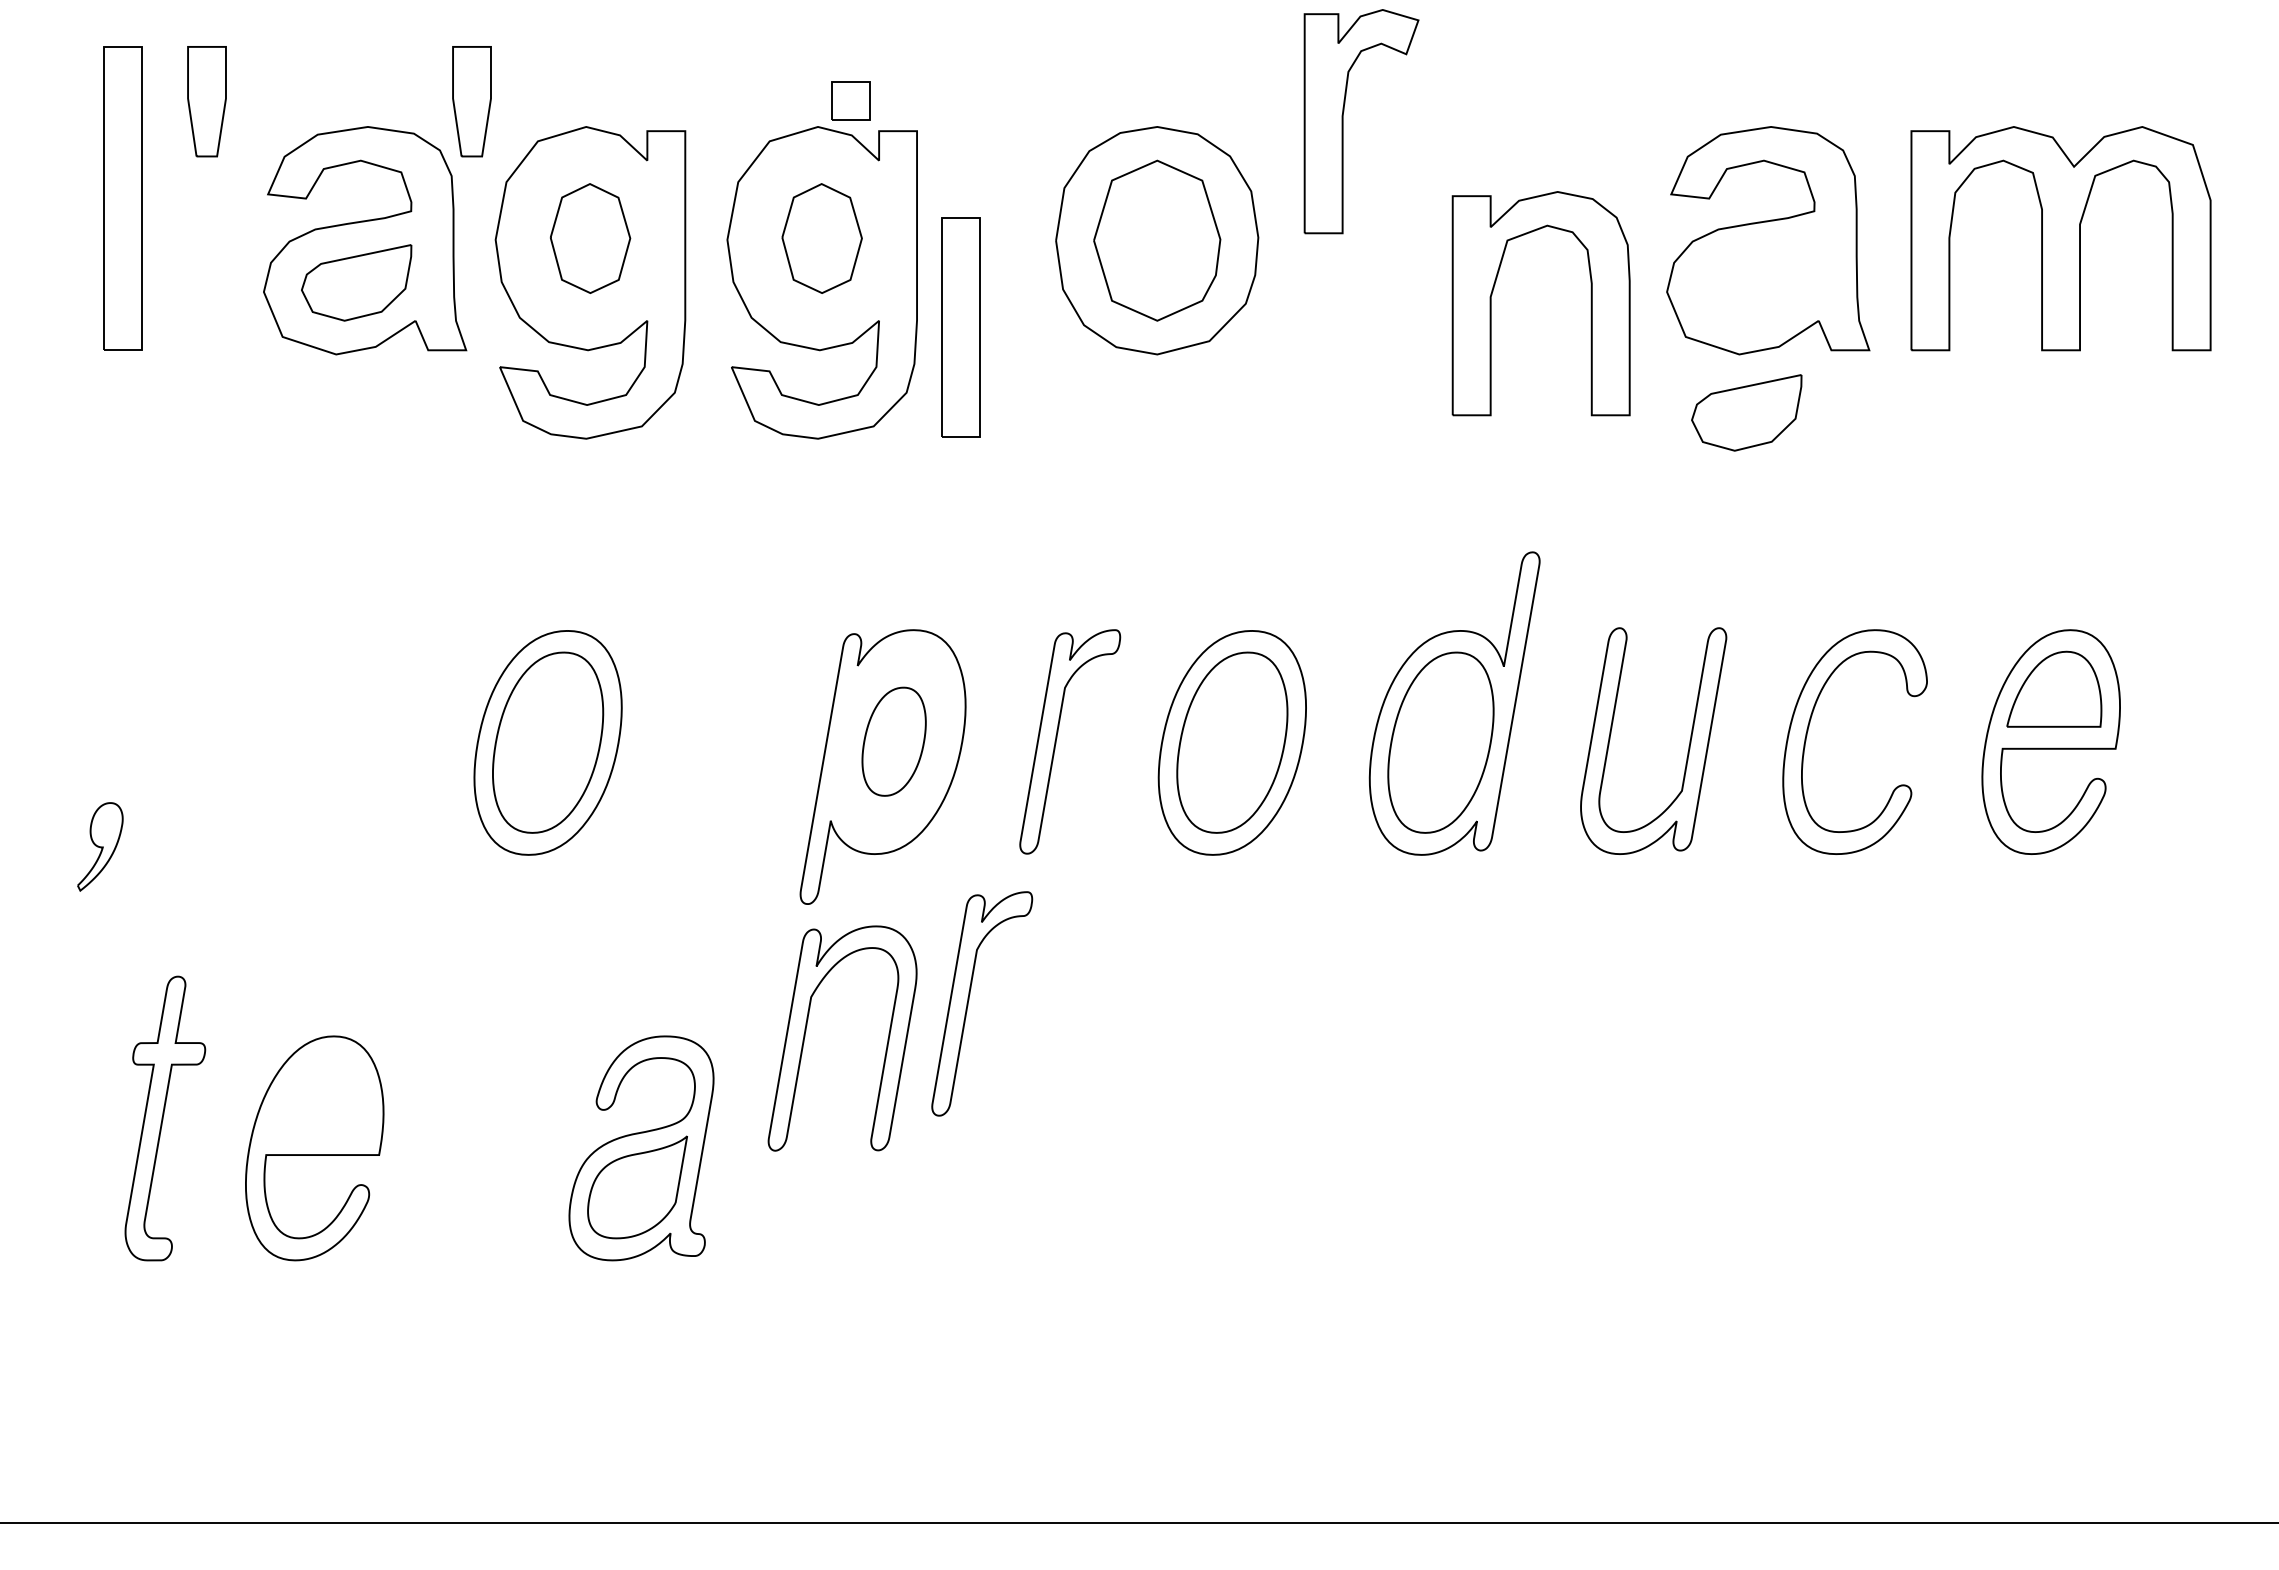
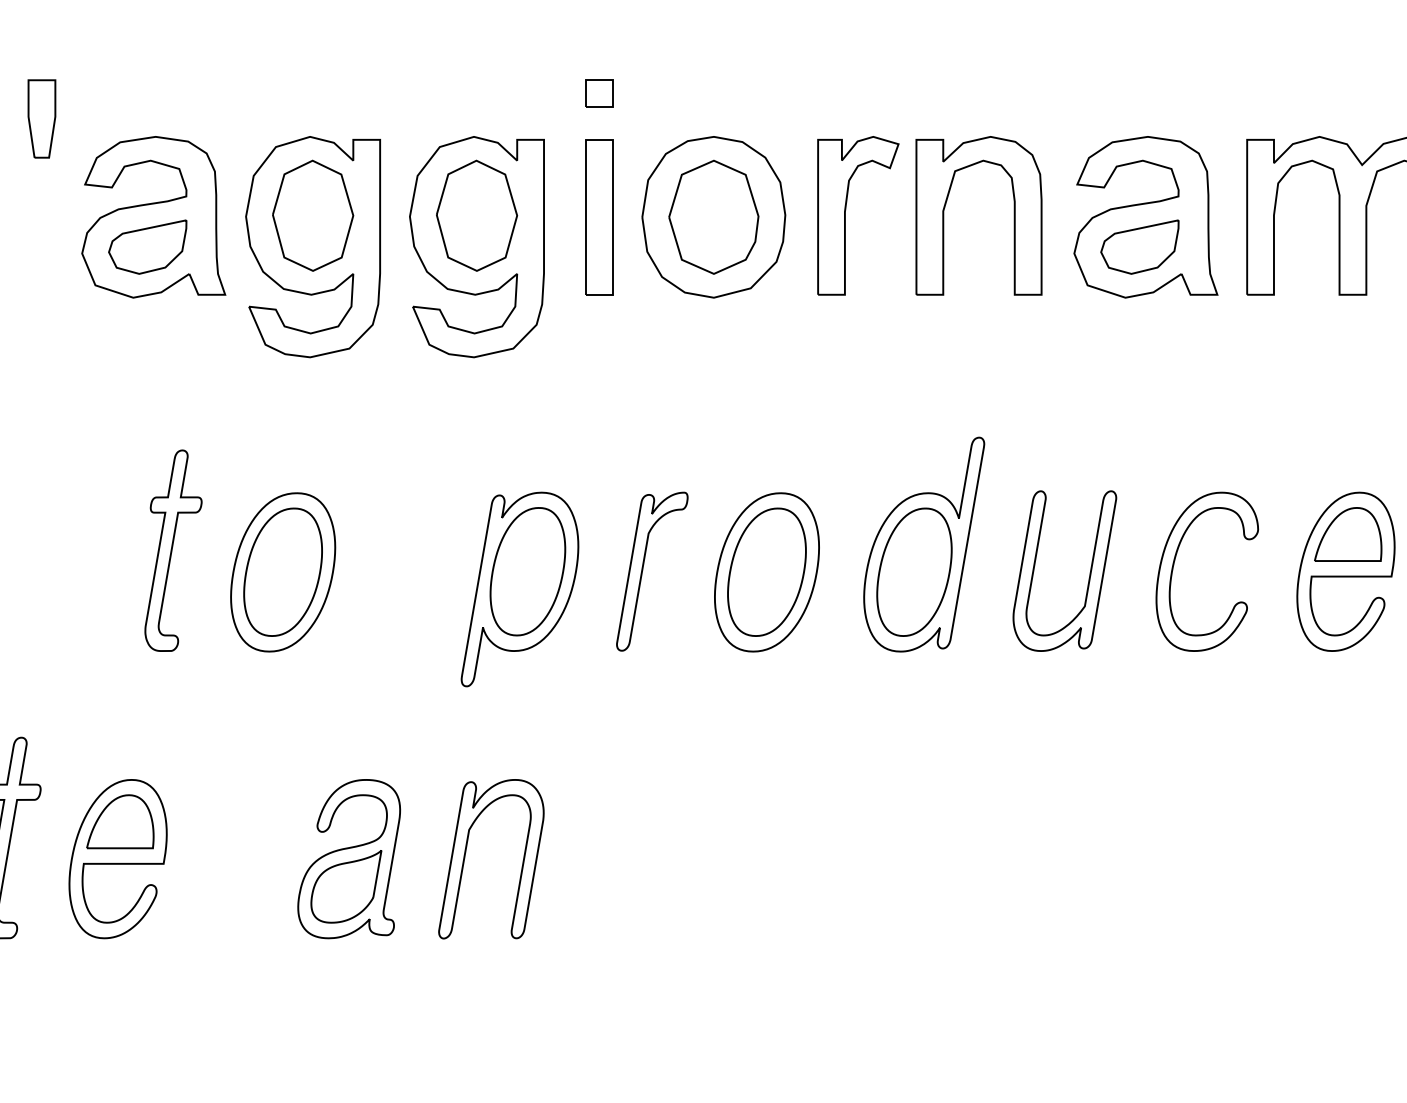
part: (850, 100) -> (598, 93), moved
part: (471, 101) -> (228, 118), removed
part: (1343, 121) -> (845, 215), moved
part: (590, 238) -> (313, 215), size x1.43
part: (821, 238) -> (476, 215), size x1.43
part: (1494, 288) -> (945, 205), moved
part: (960, 327) -> (598, 217), moved
part: (1746, 412) -> (1139, 246), moved
part: (392, 711) -> (173, 550), added
part: (893, 741) -> (527, 571), size x1.67
part: (969, 1000) -> (581, 754), removed
part: (806, 1031) -> (465, 854), moved
part: (317, 1095) -> (120, 821), added

